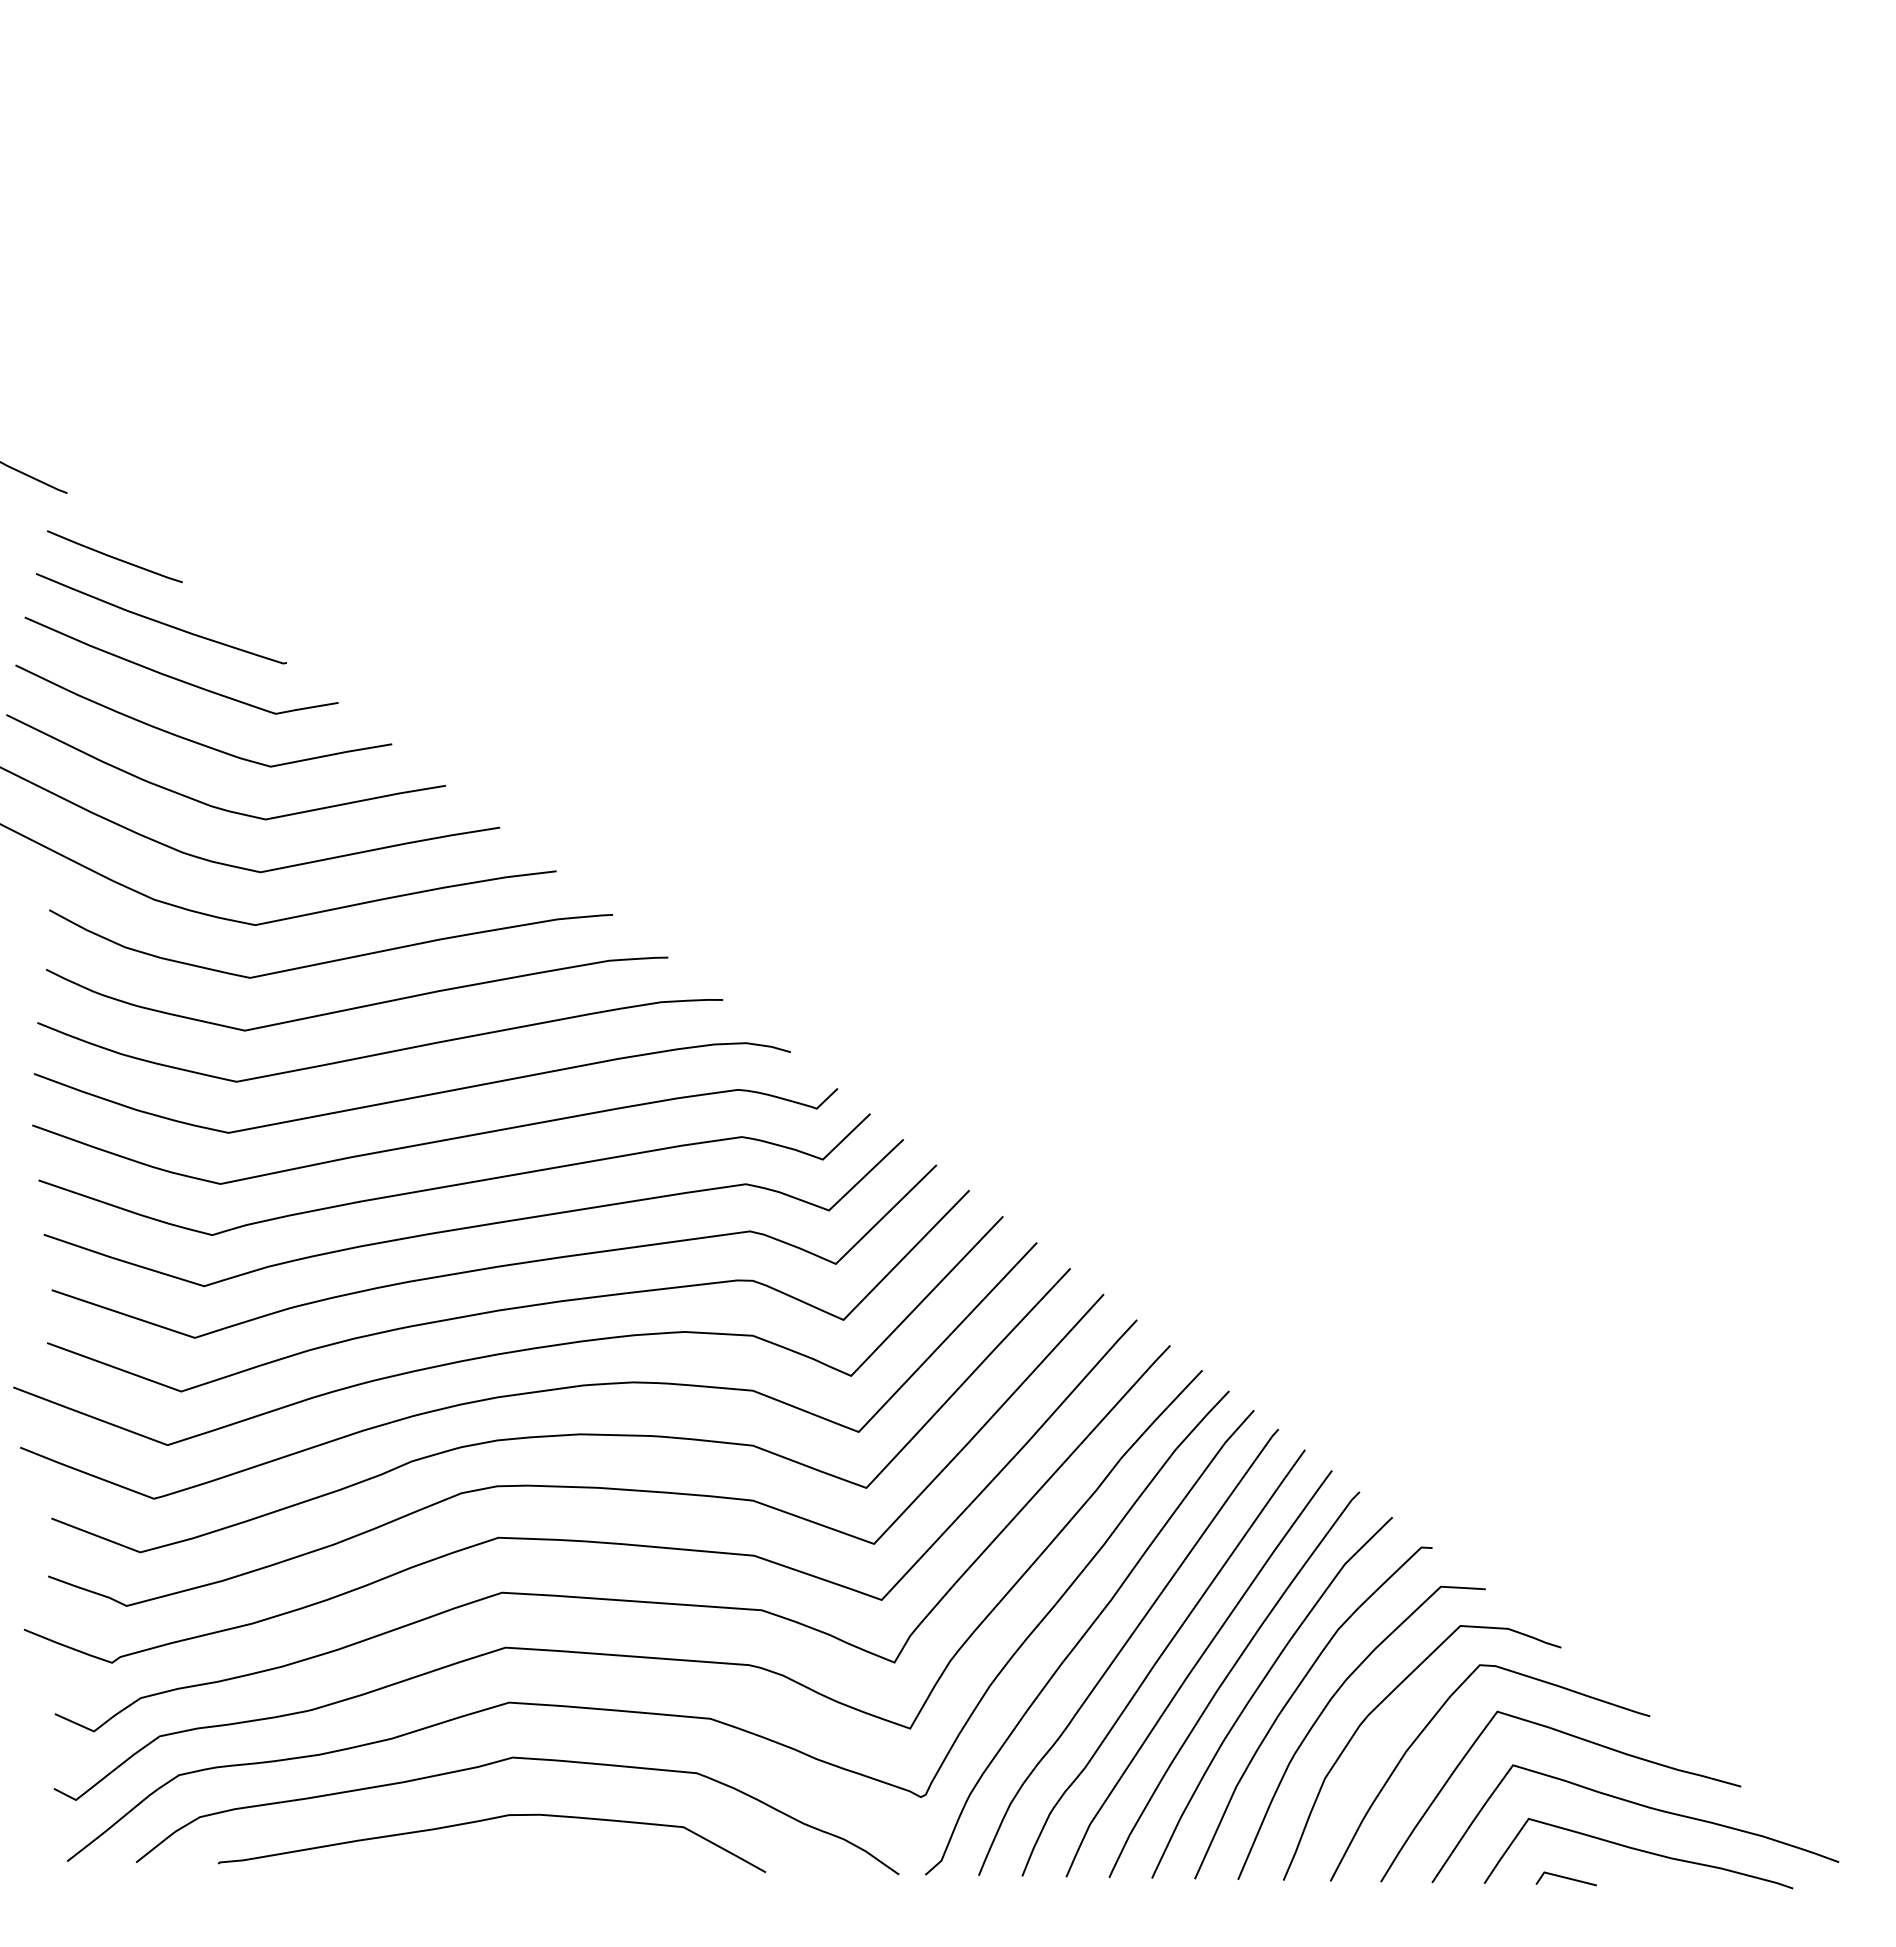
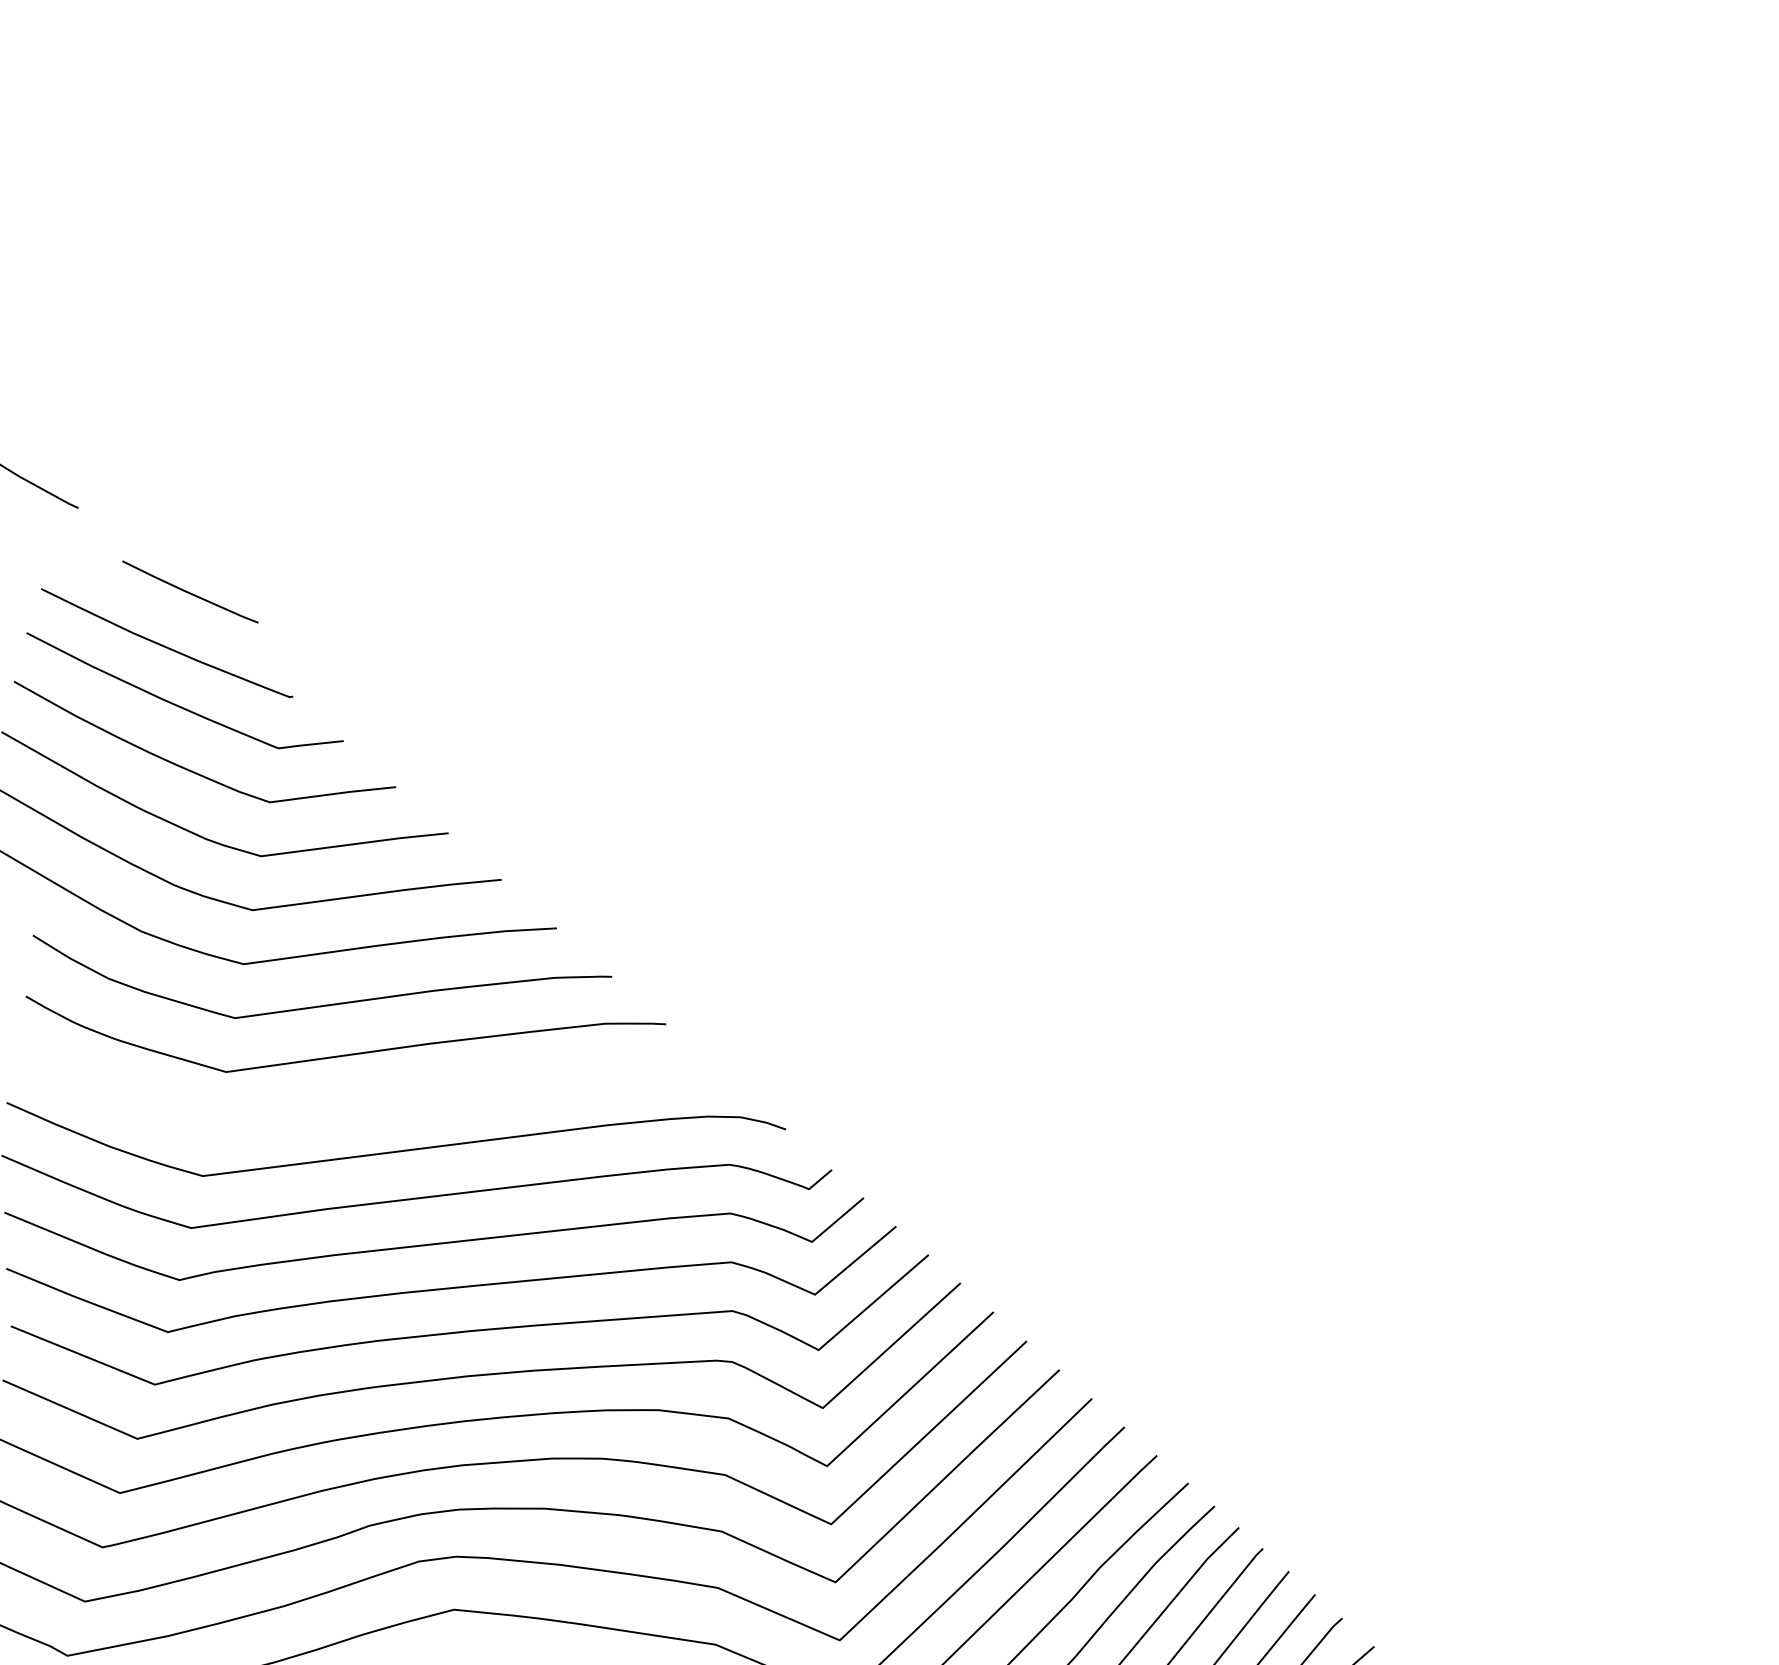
curve: (113, 556) -> (188, 591), moved
curve: (381, 1052) -> (365, 1103), removed

